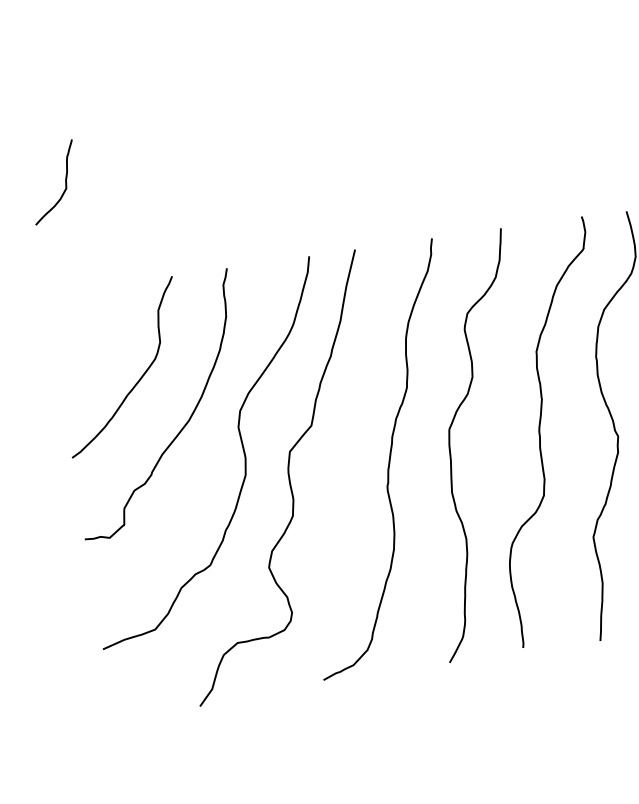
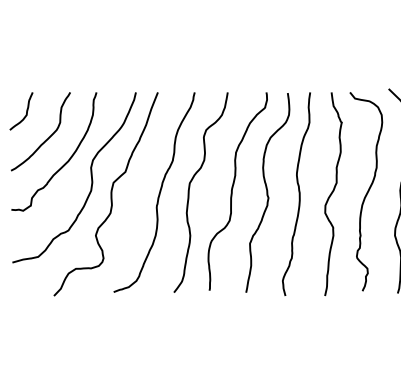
curve: (64, 181) -> (26, 111), moved

